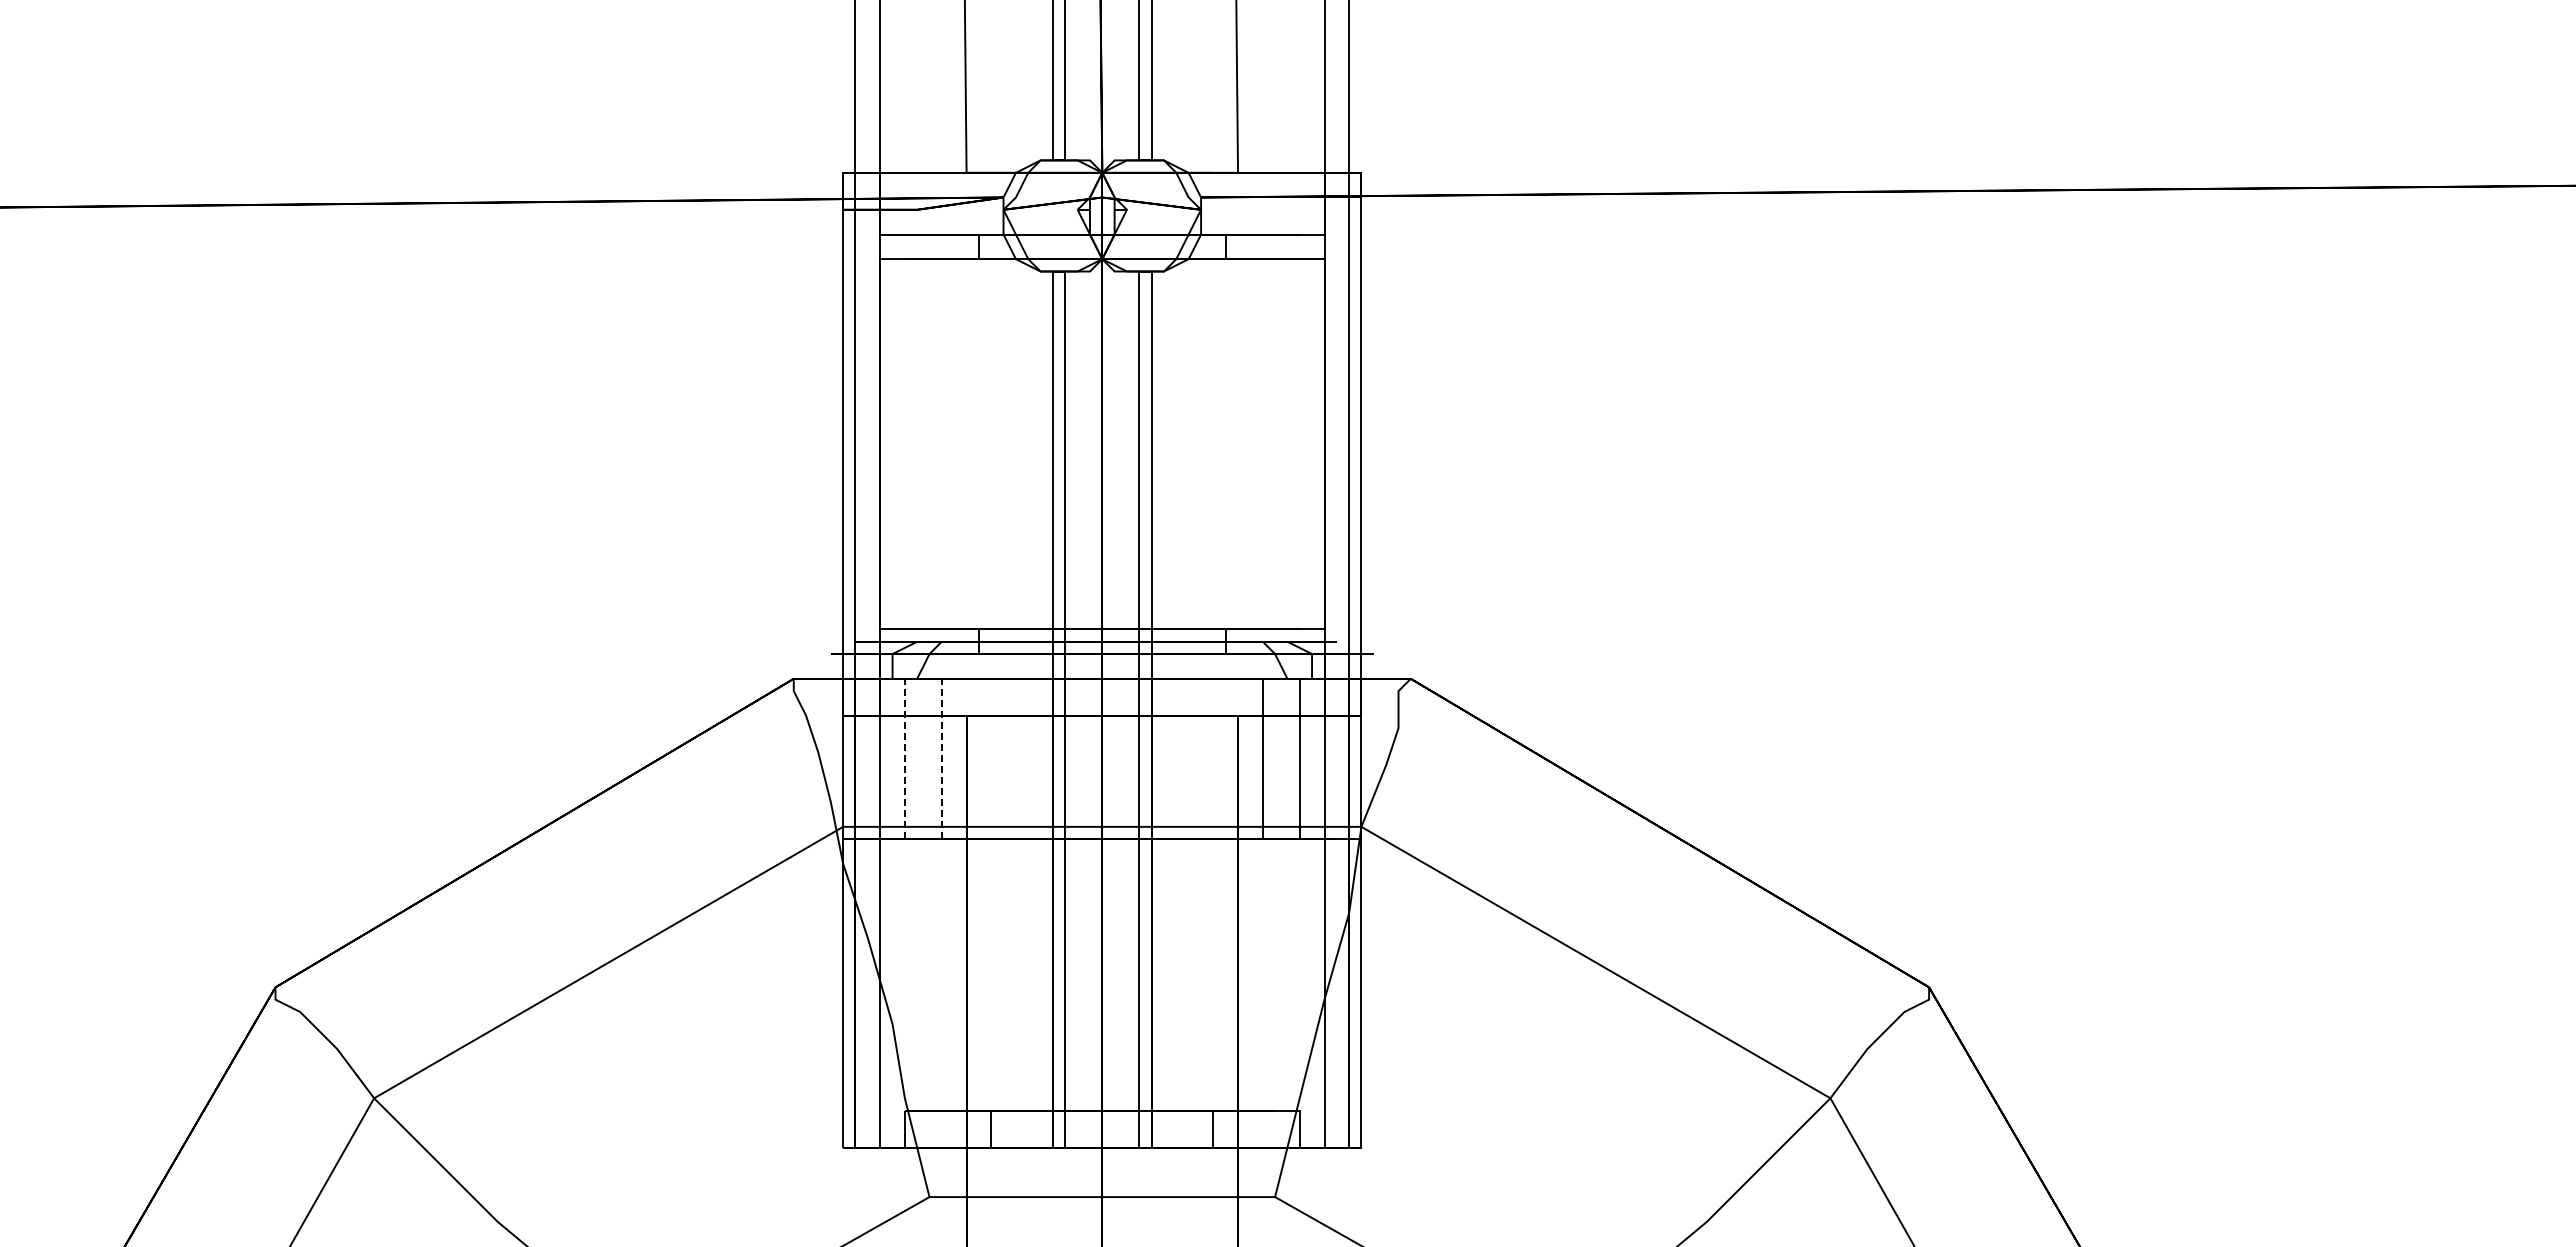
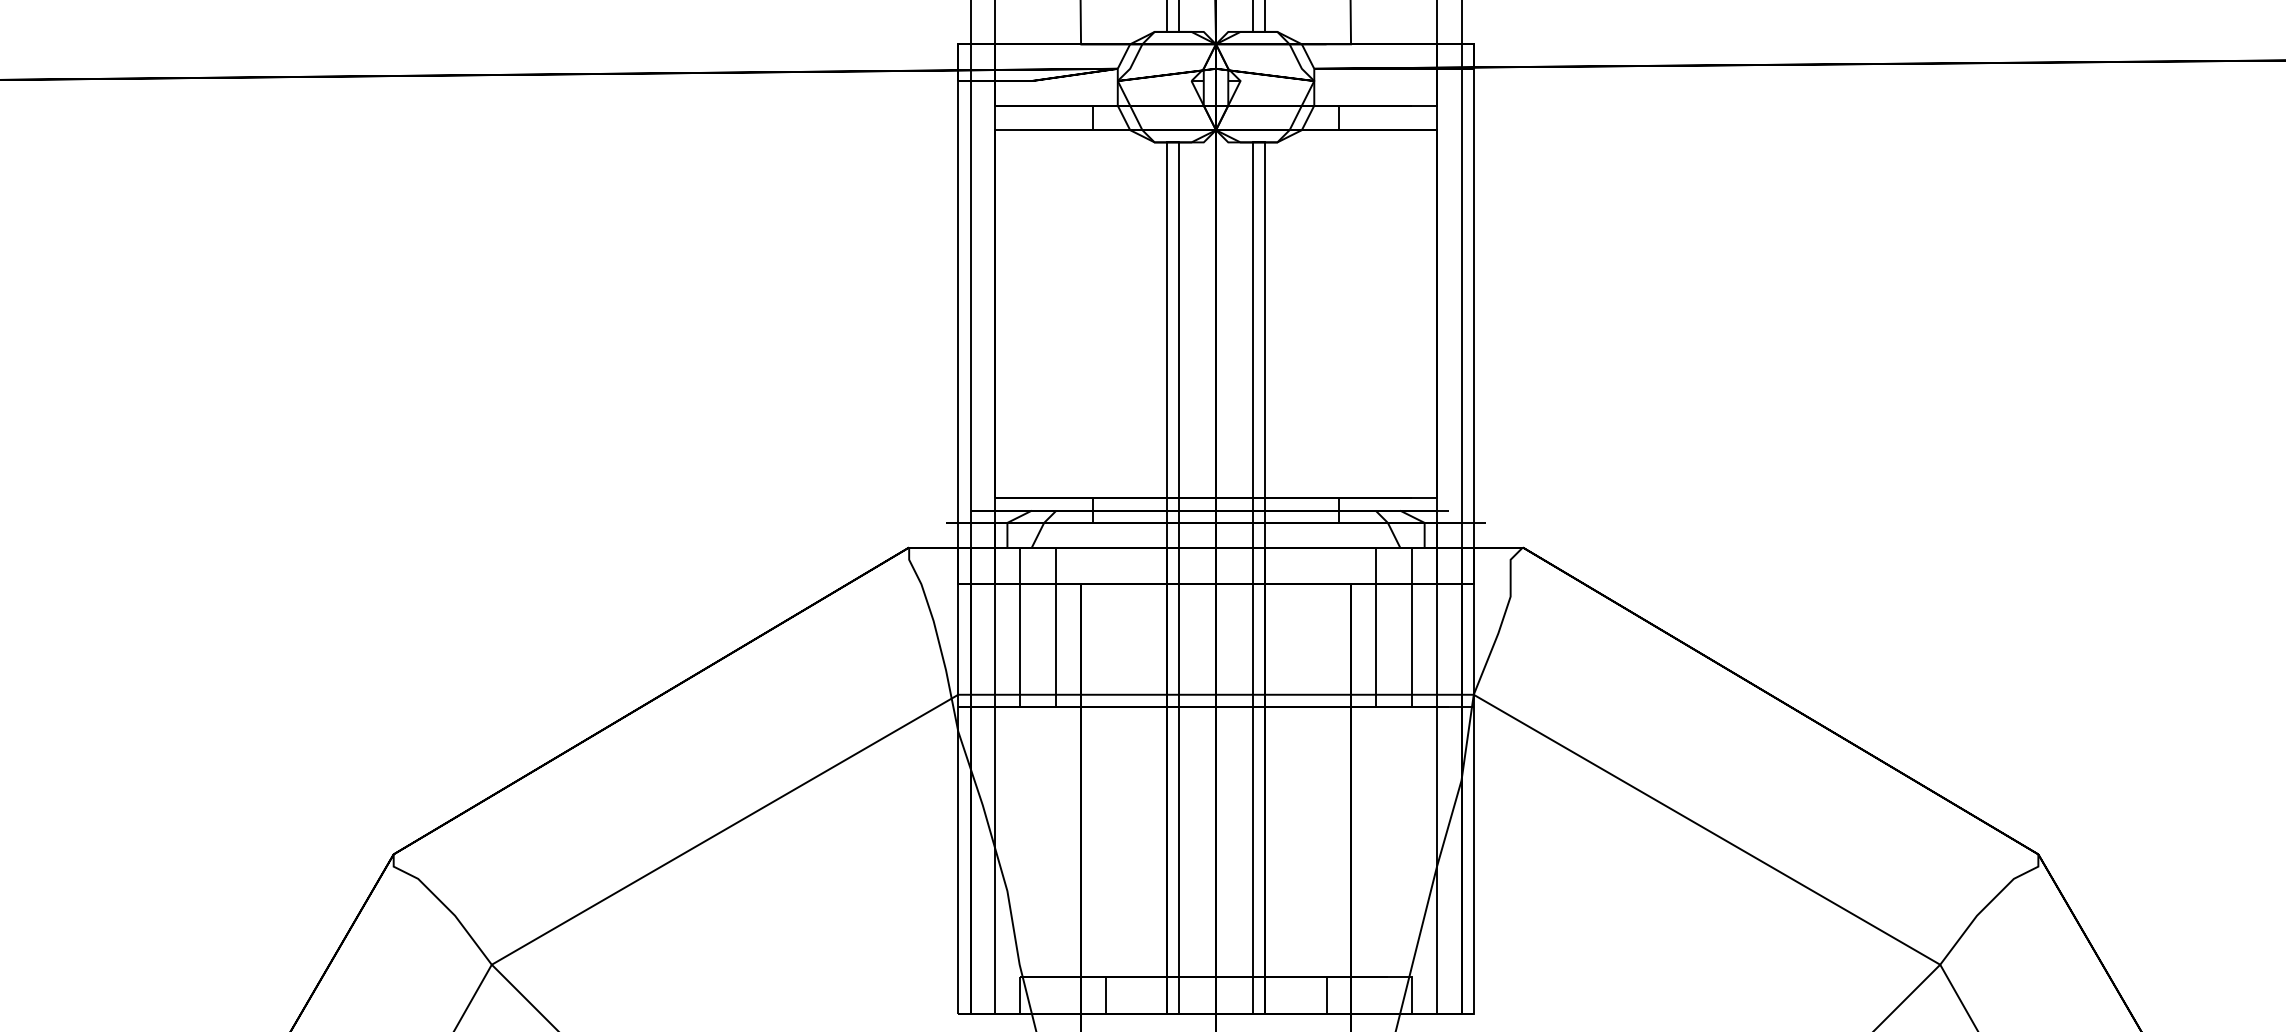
line: (904, 758) -> (1019, 626), dashed -> solid
line: (941, 758) -> (1056, 626), dashed -> solid

